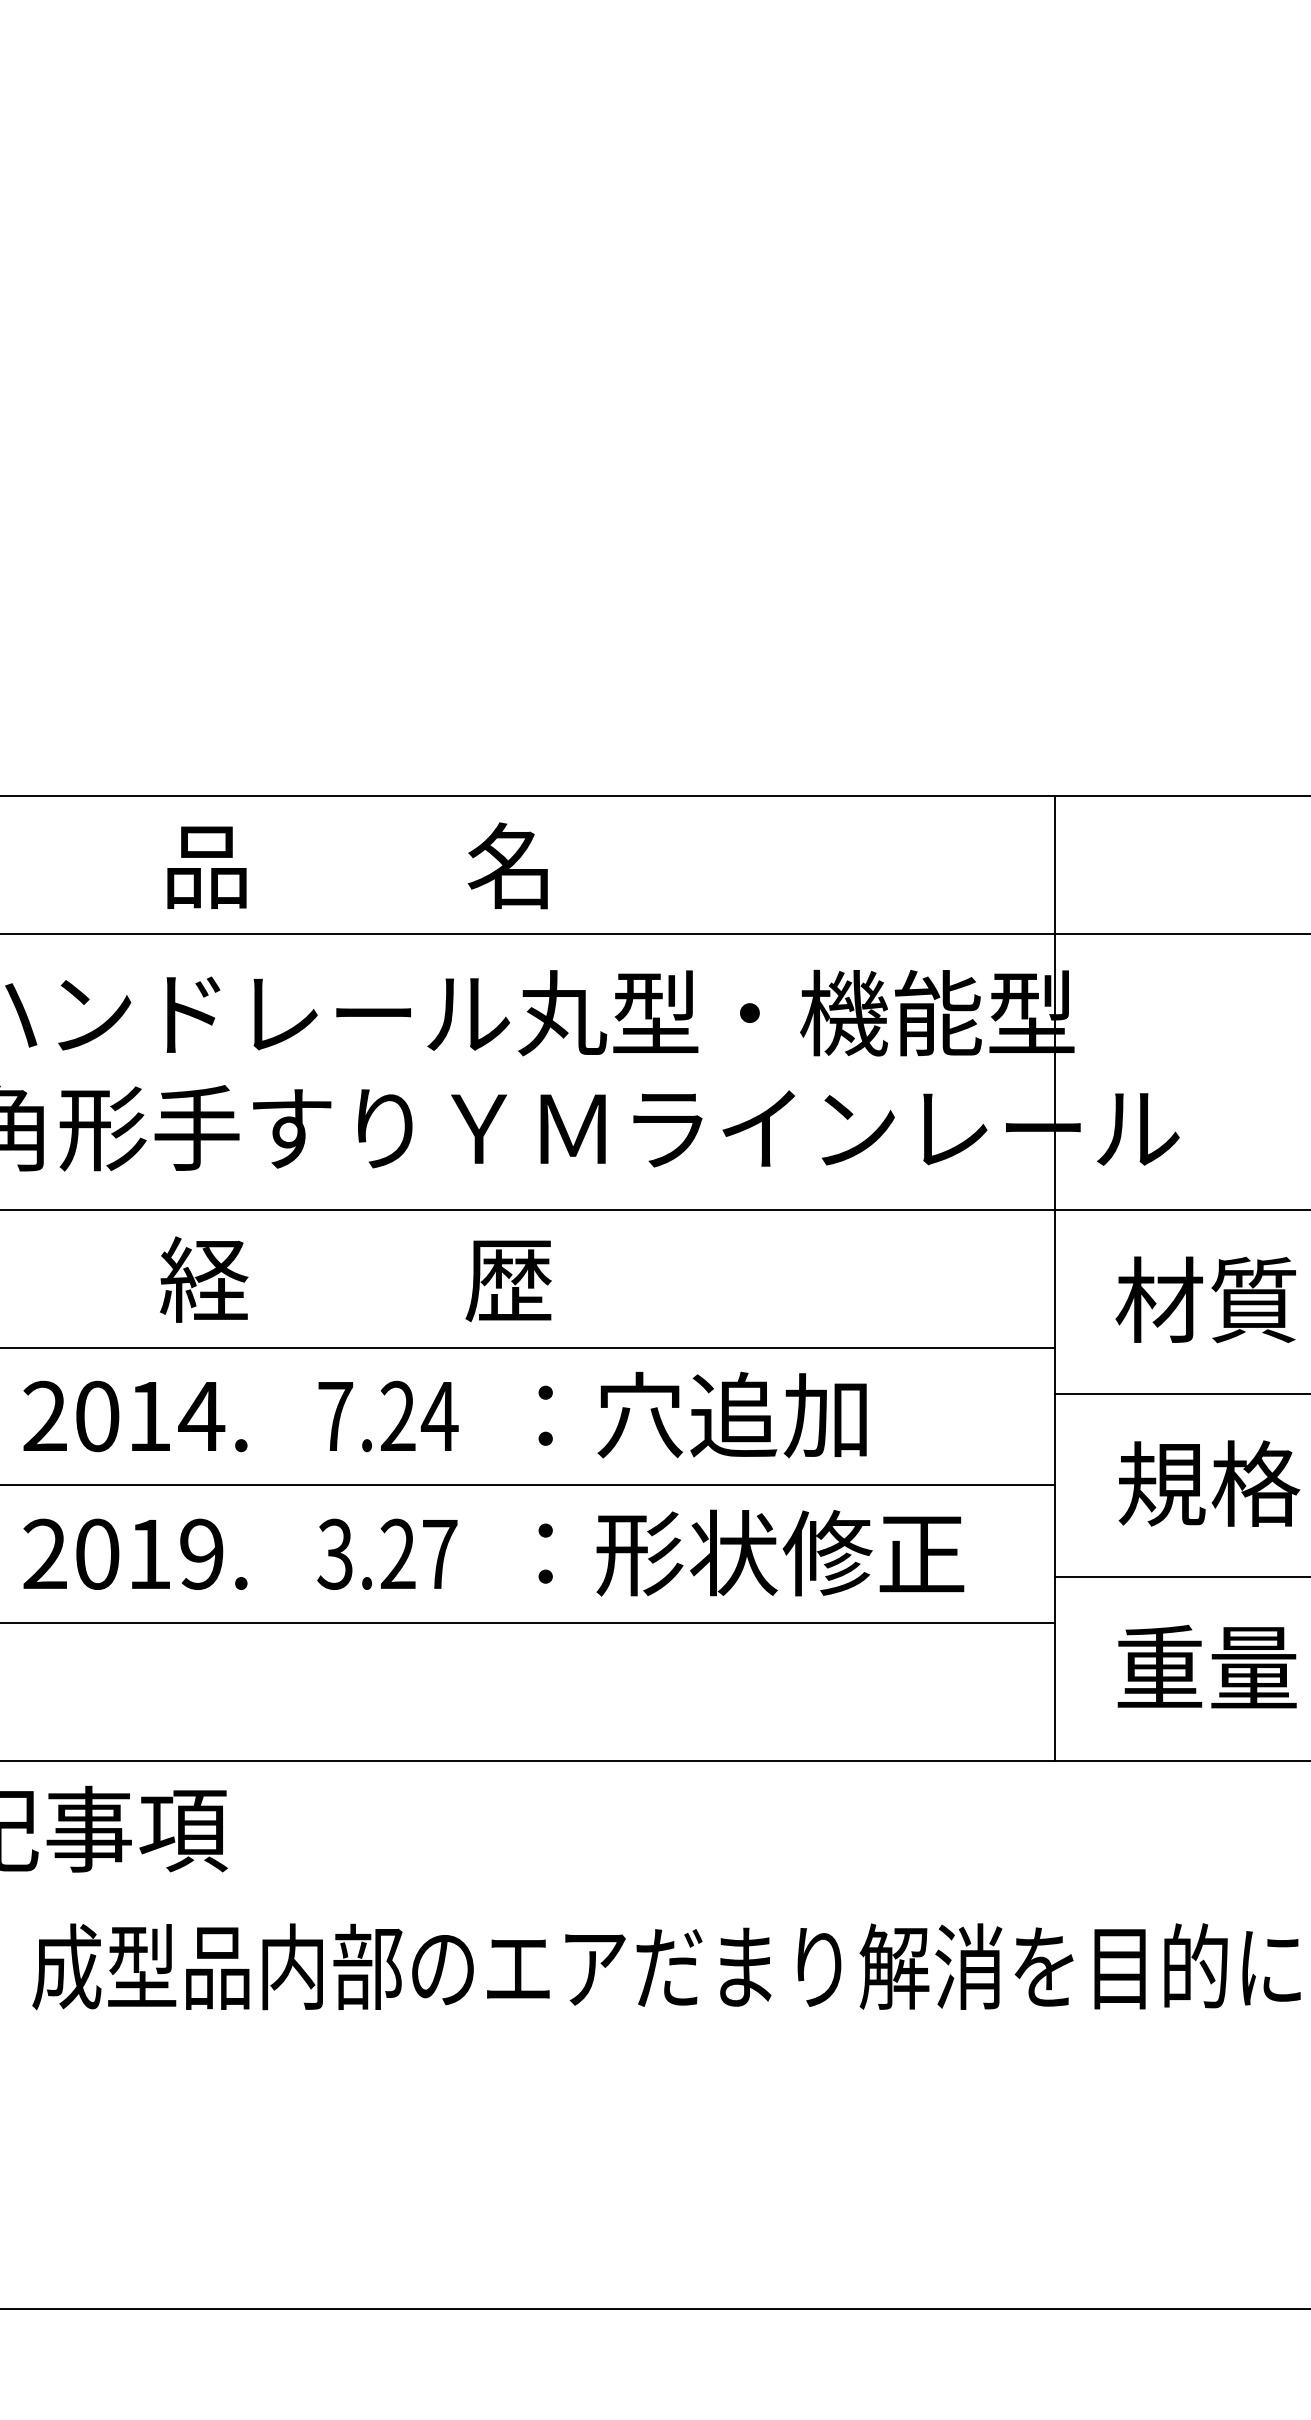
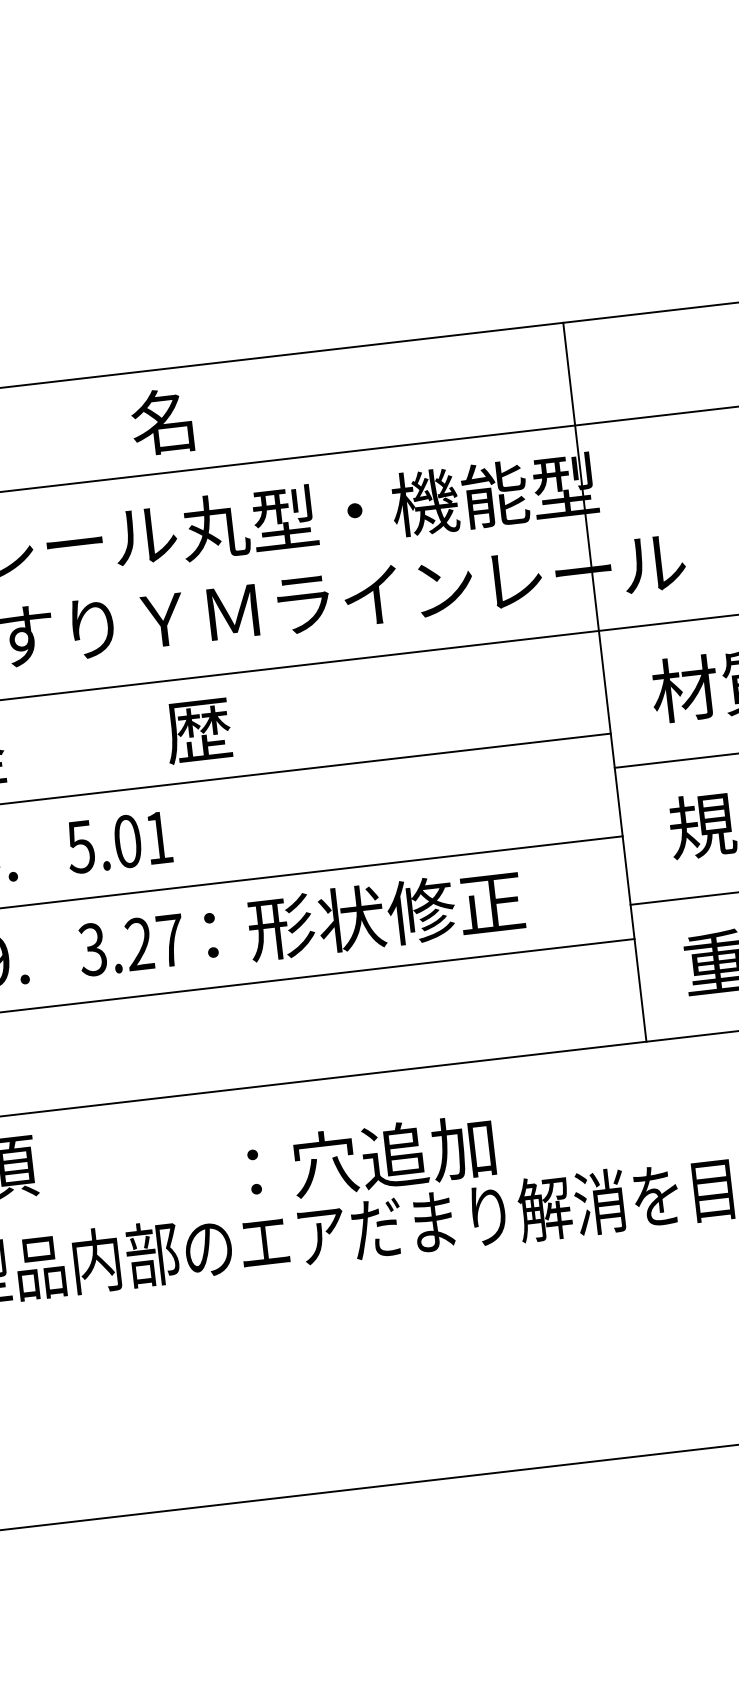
text: (702, 1414) -> (371, 1157), moved
text: (387, 1416) -> (119, 842), 7.24 -> 5.01
text: (751, 1552) -> (364, 916), moved

